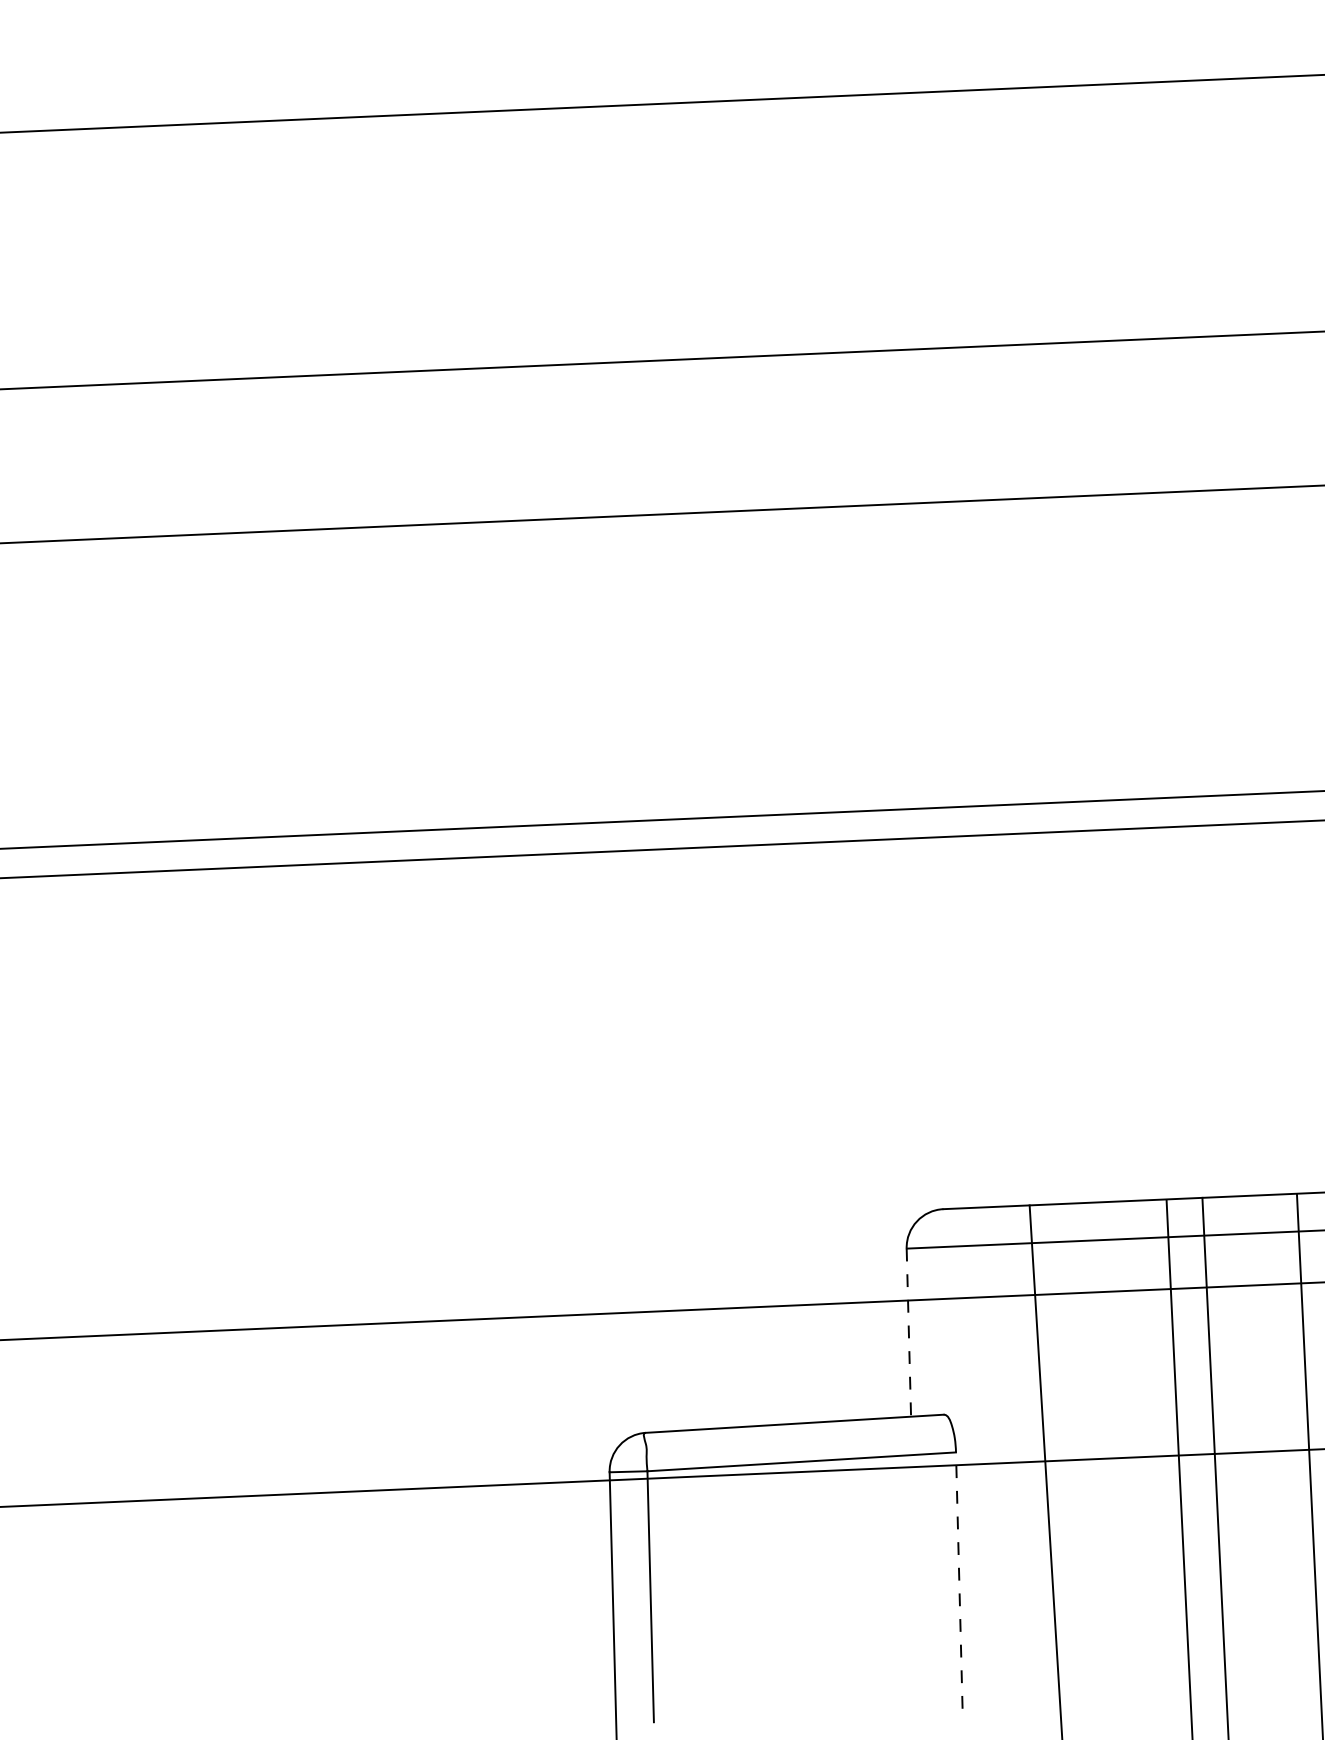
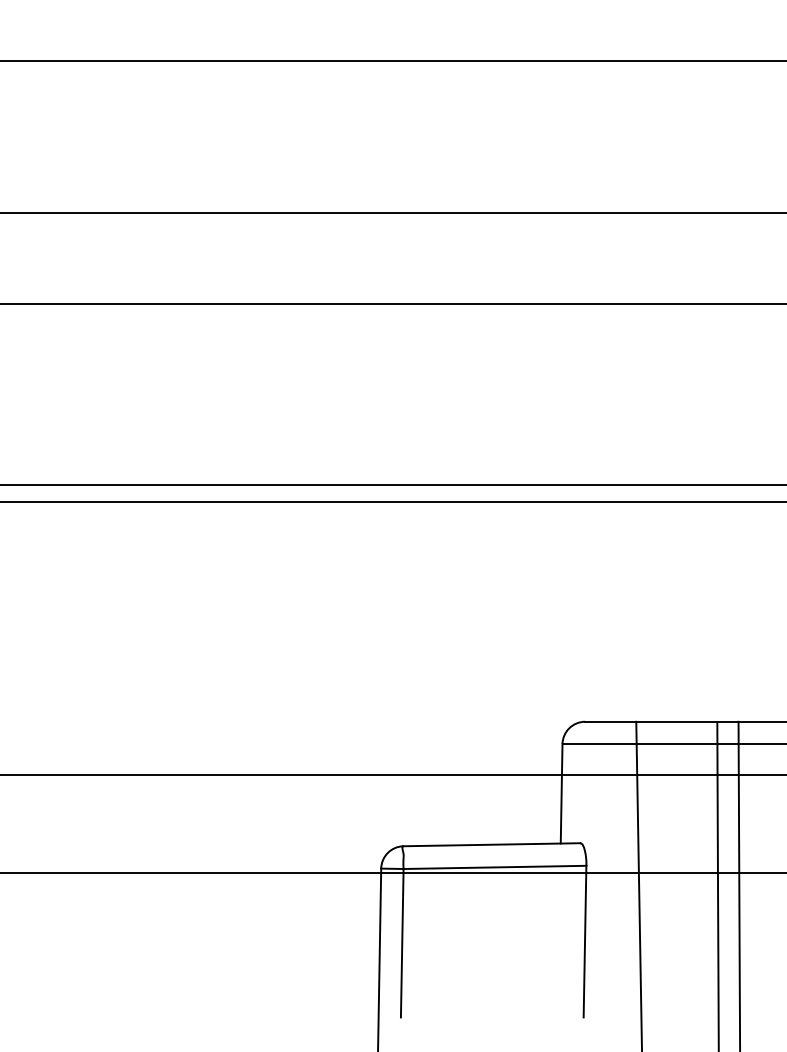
line: (908, 1332) -> (561, 793), dashed -> solid
line: (960, 1580) -> (585, 941), dashed -> solid

